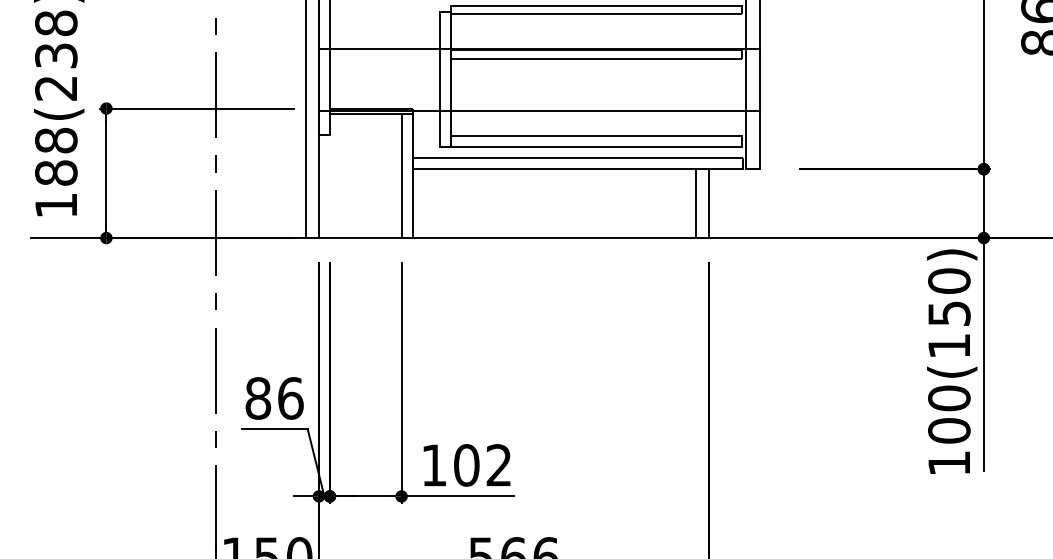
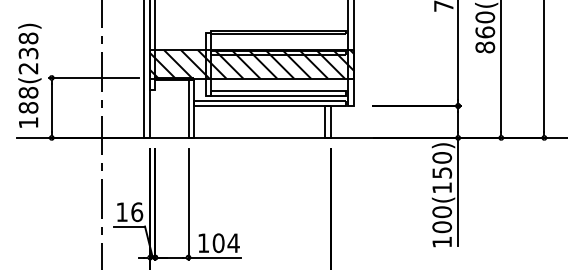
hatch: (539, 79) -> (252, 64), added
text: (256, 399) -> (121, 212), 86 -> 16
text: (498, 463) -> (233, 242), 102 -> 104

